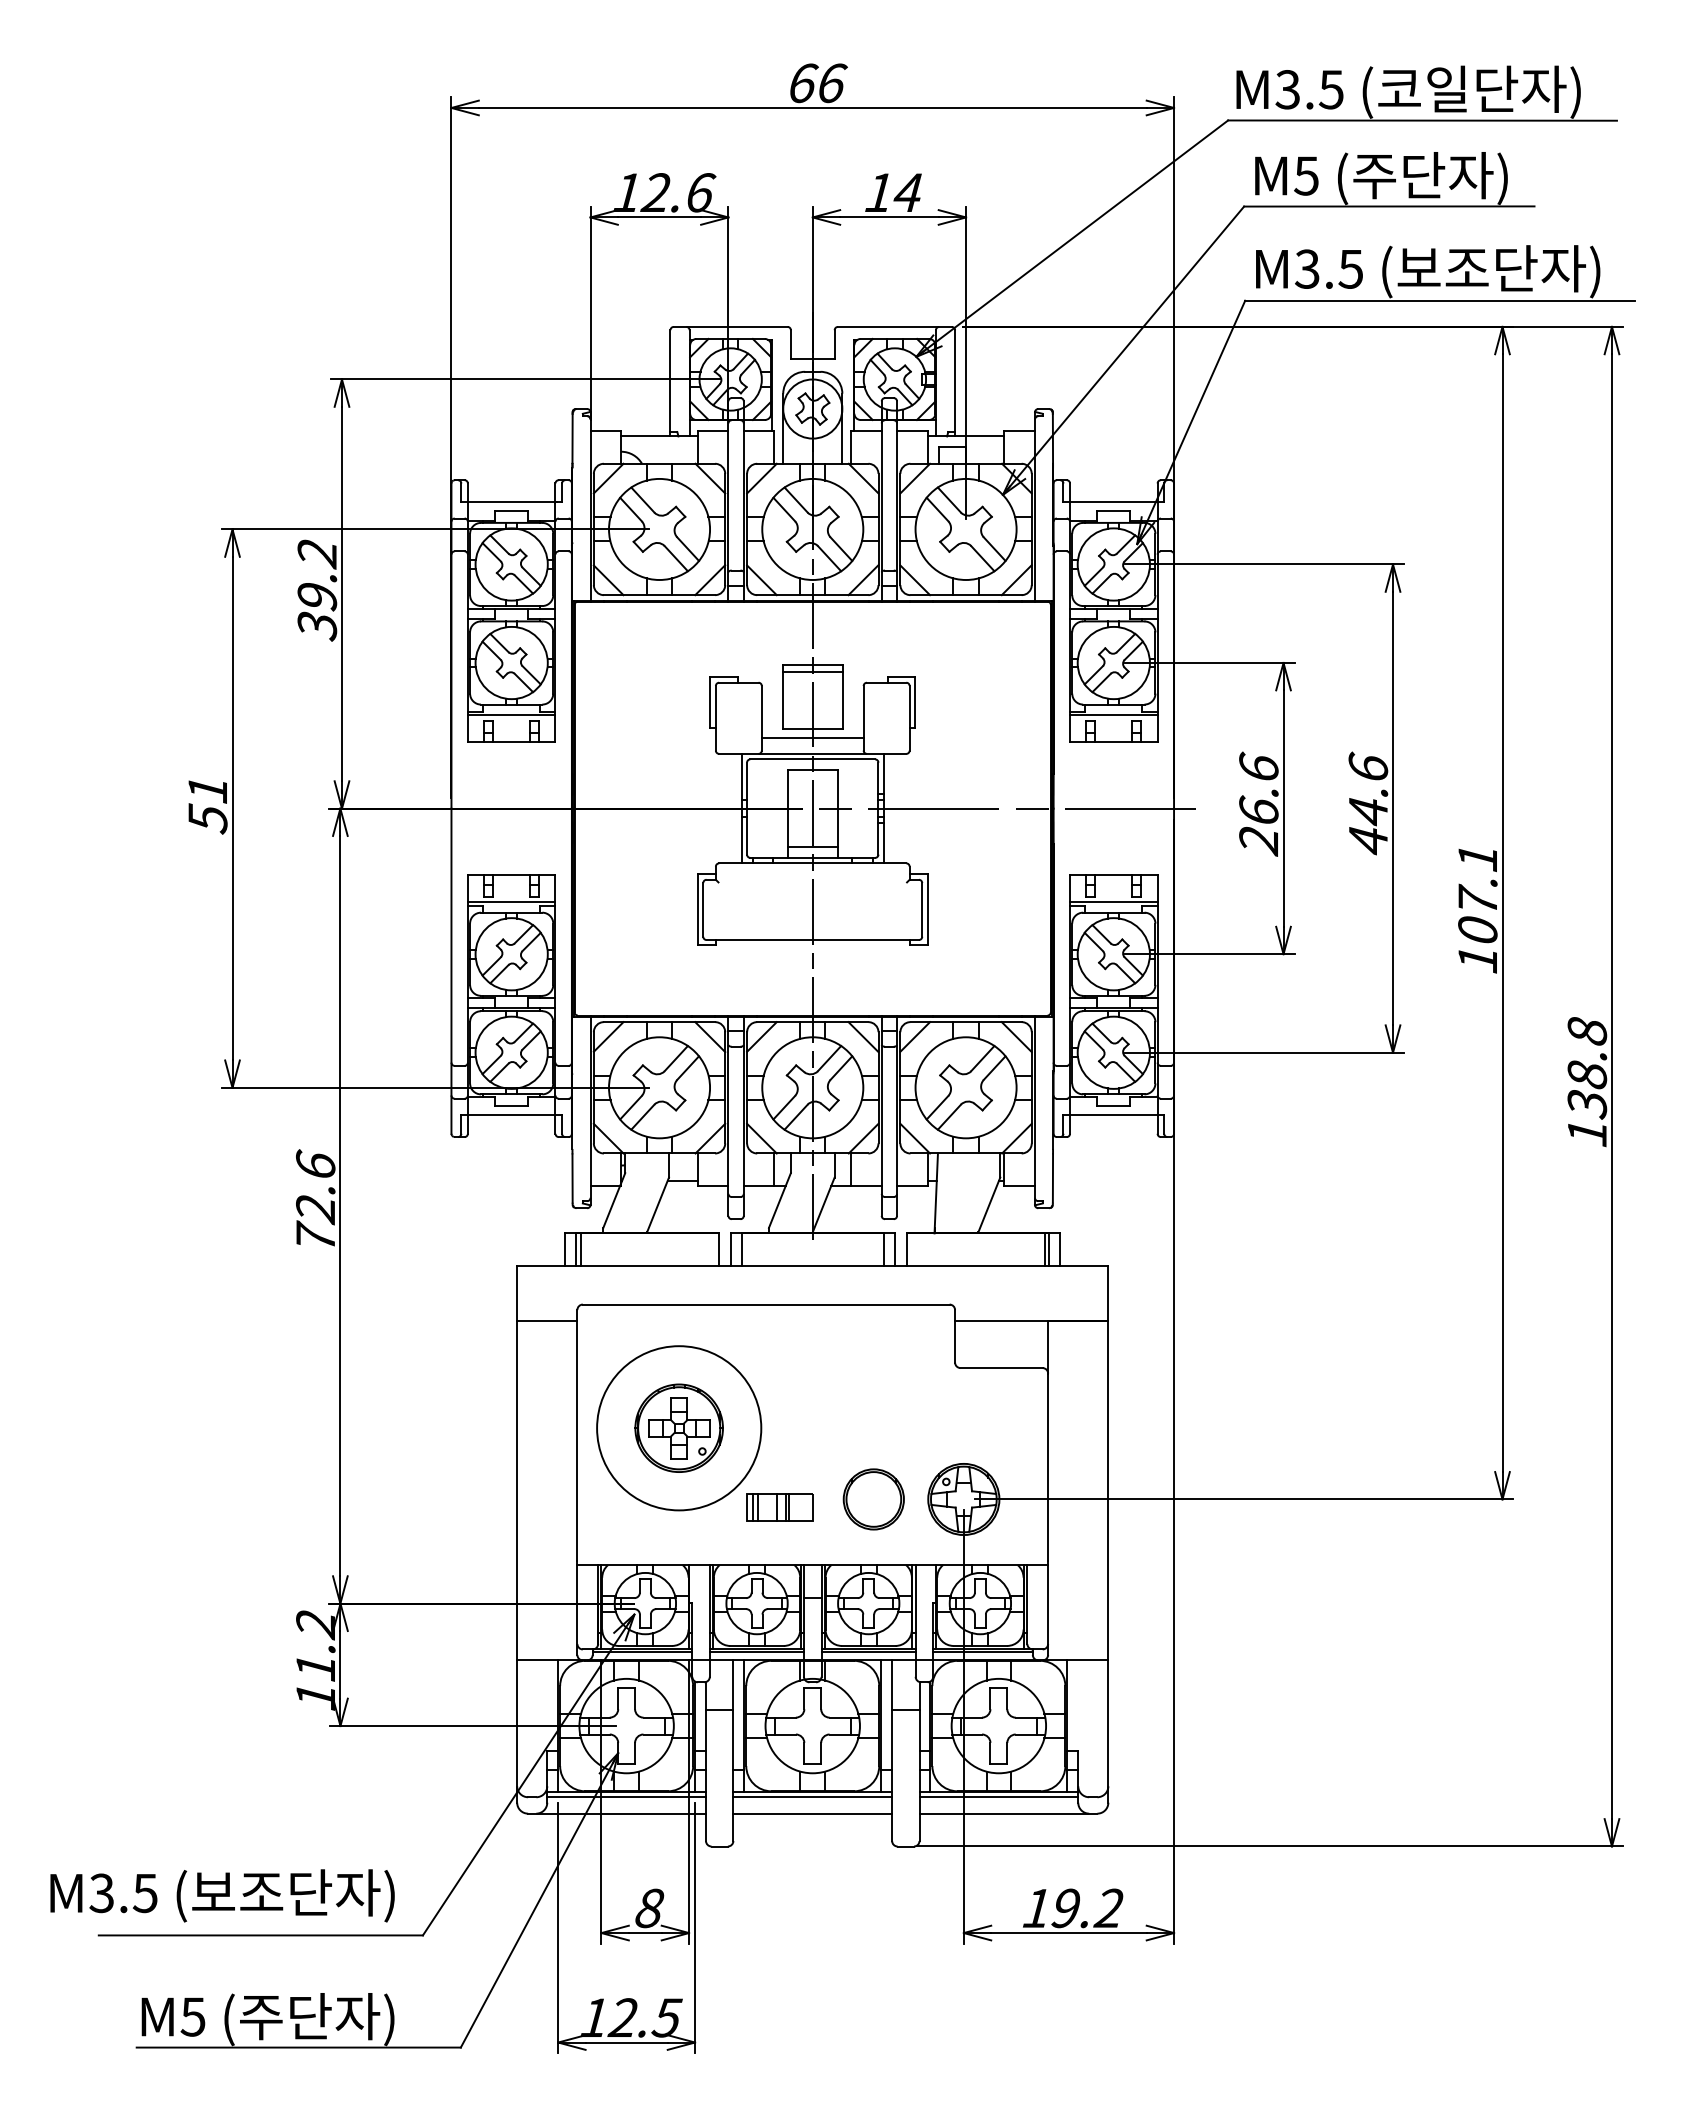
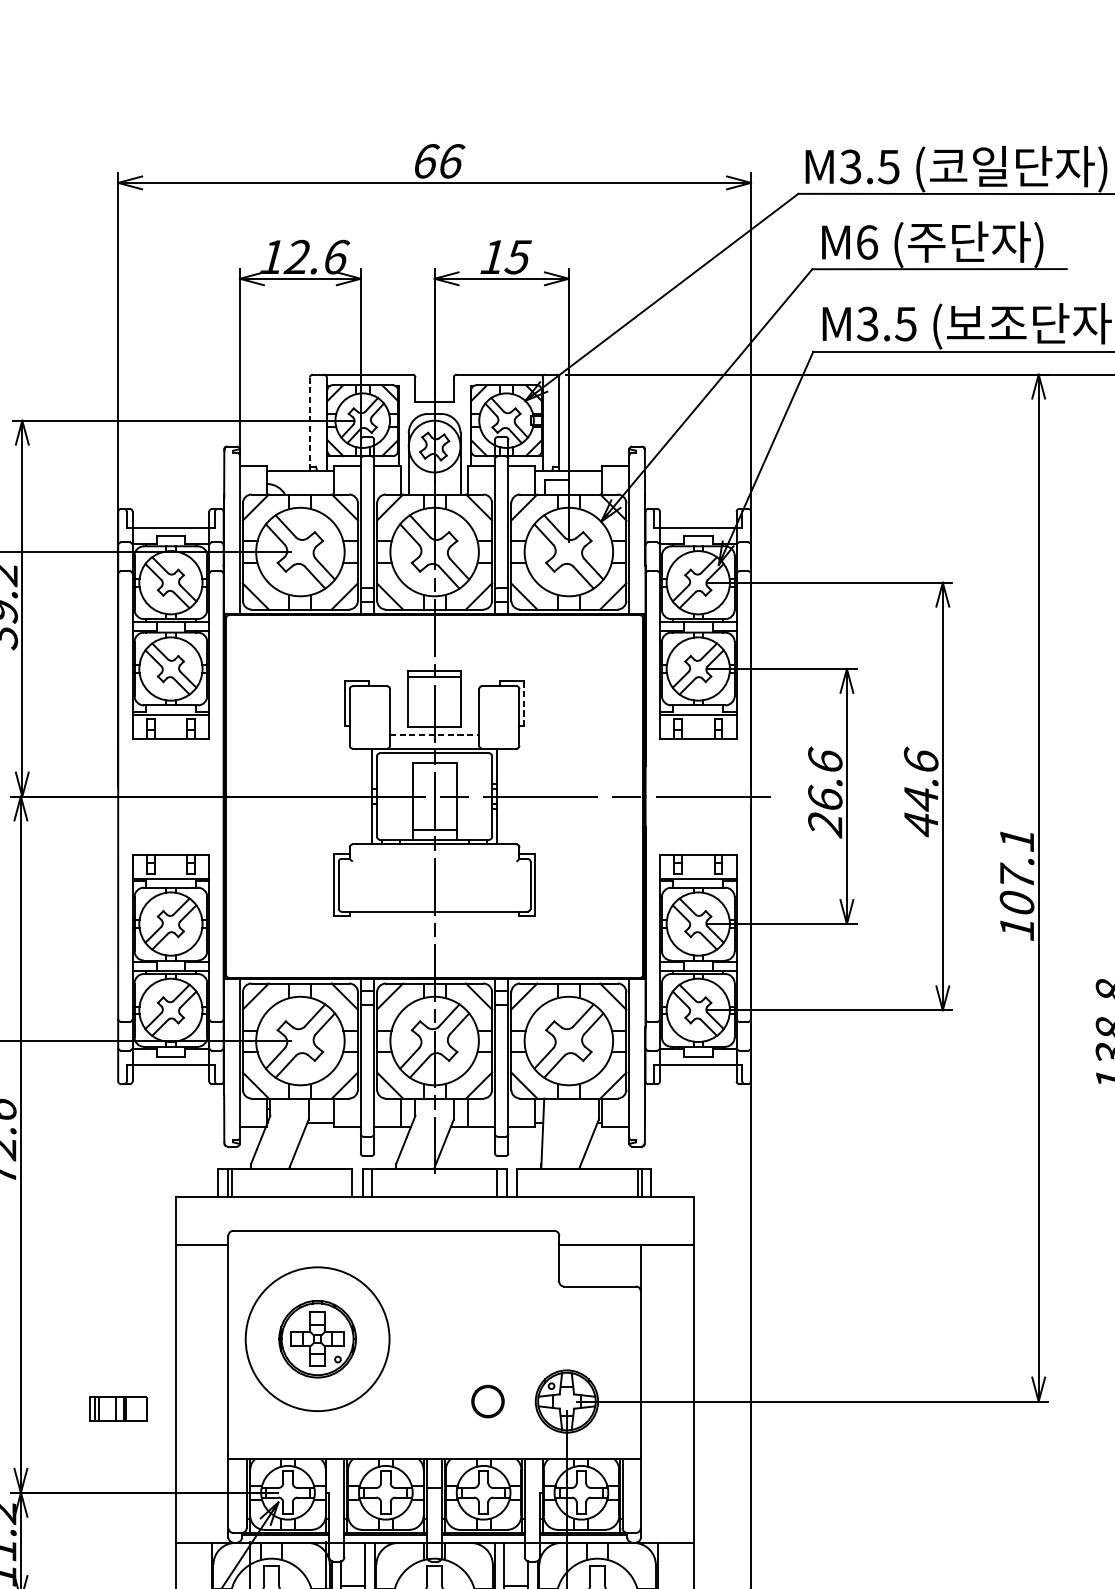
text: (1306, 175) -> (867, 242), M5 -> M6
text: (907, 192) -> (517, 256), 14 -> 15
line: (670, 382) -> (310, 423), solid -> dashed
line: (915, 702) -> (524, 703), solid -> dashed
line: (812, 738) -> (434, 735), solid -> dashed
part: (873, 1499) -> (487, 1401), size x0.6
part: (779, 1507) -> (118, 1408), moved

